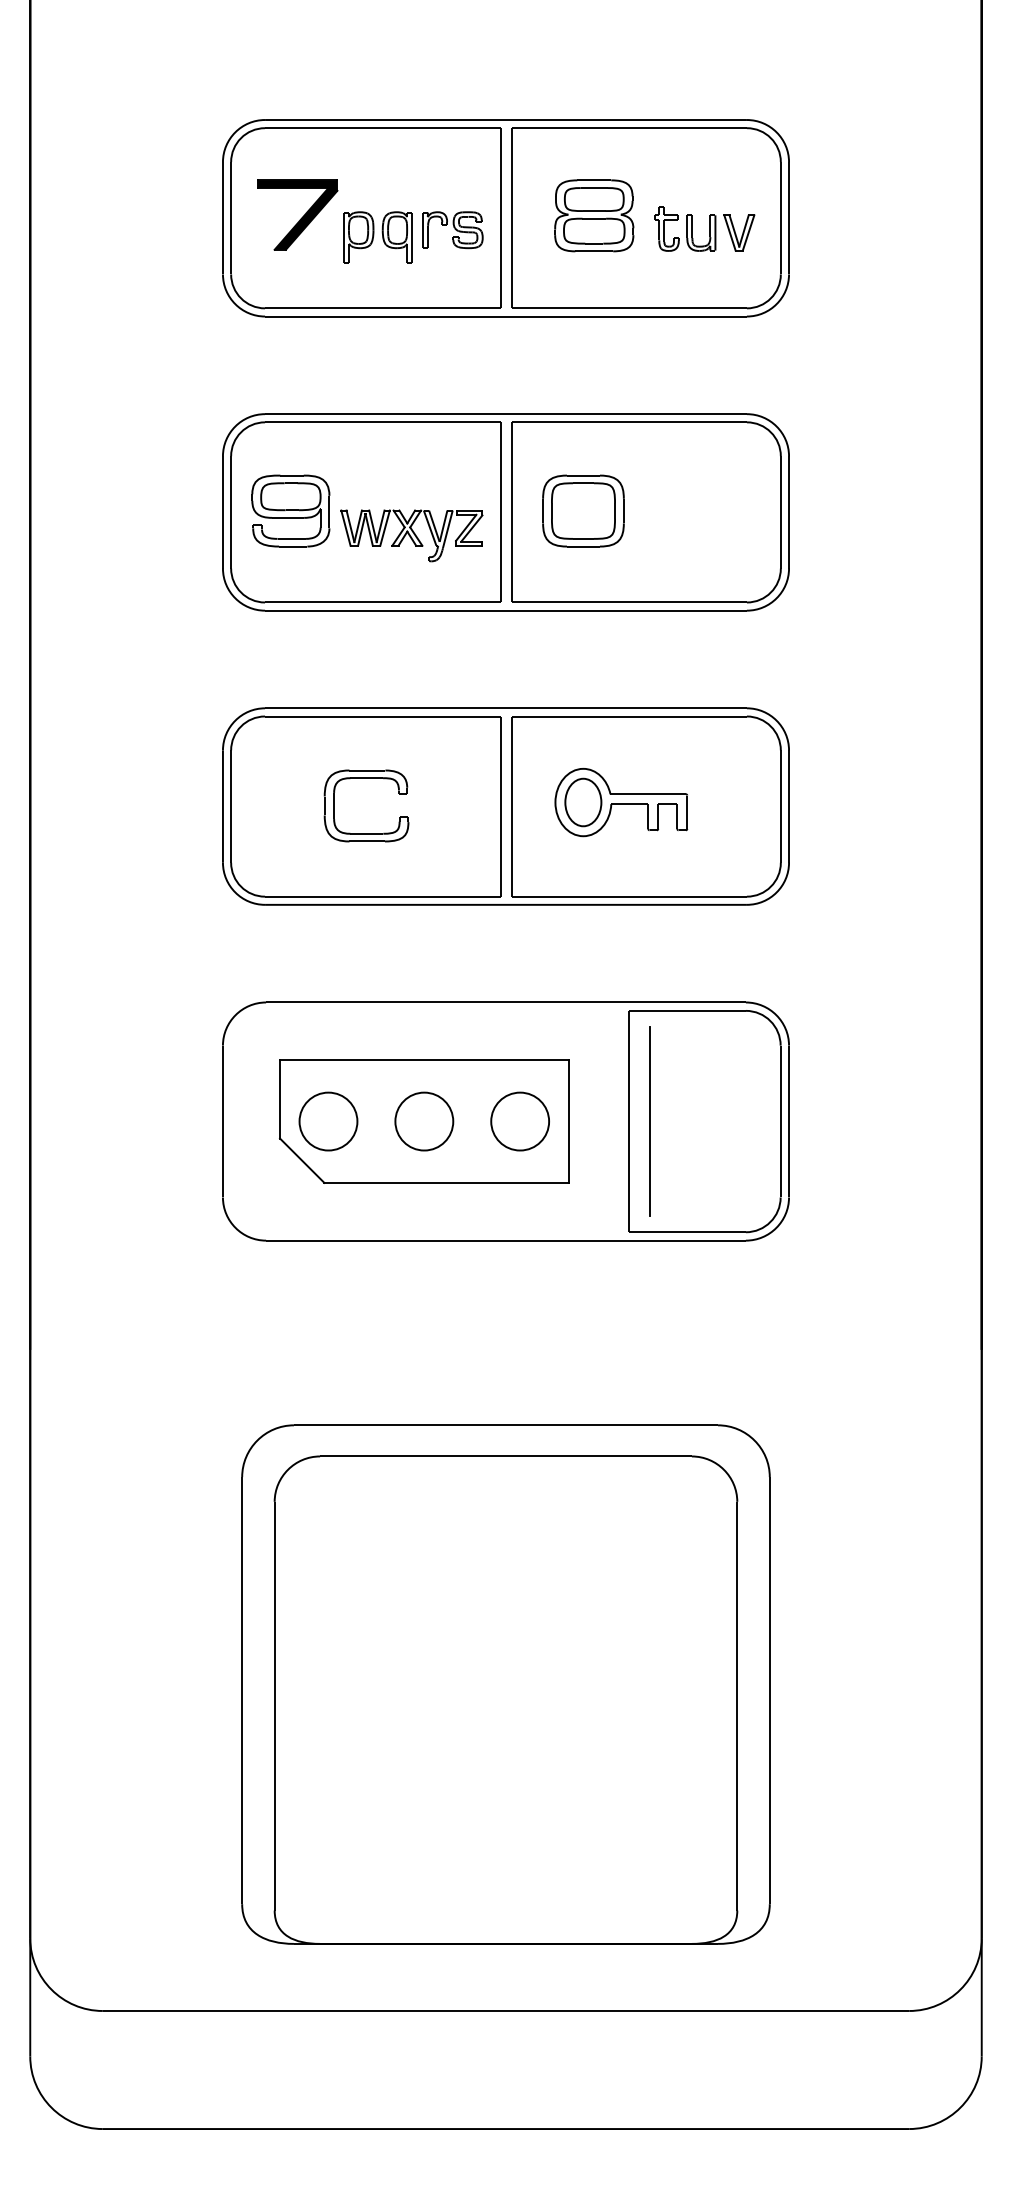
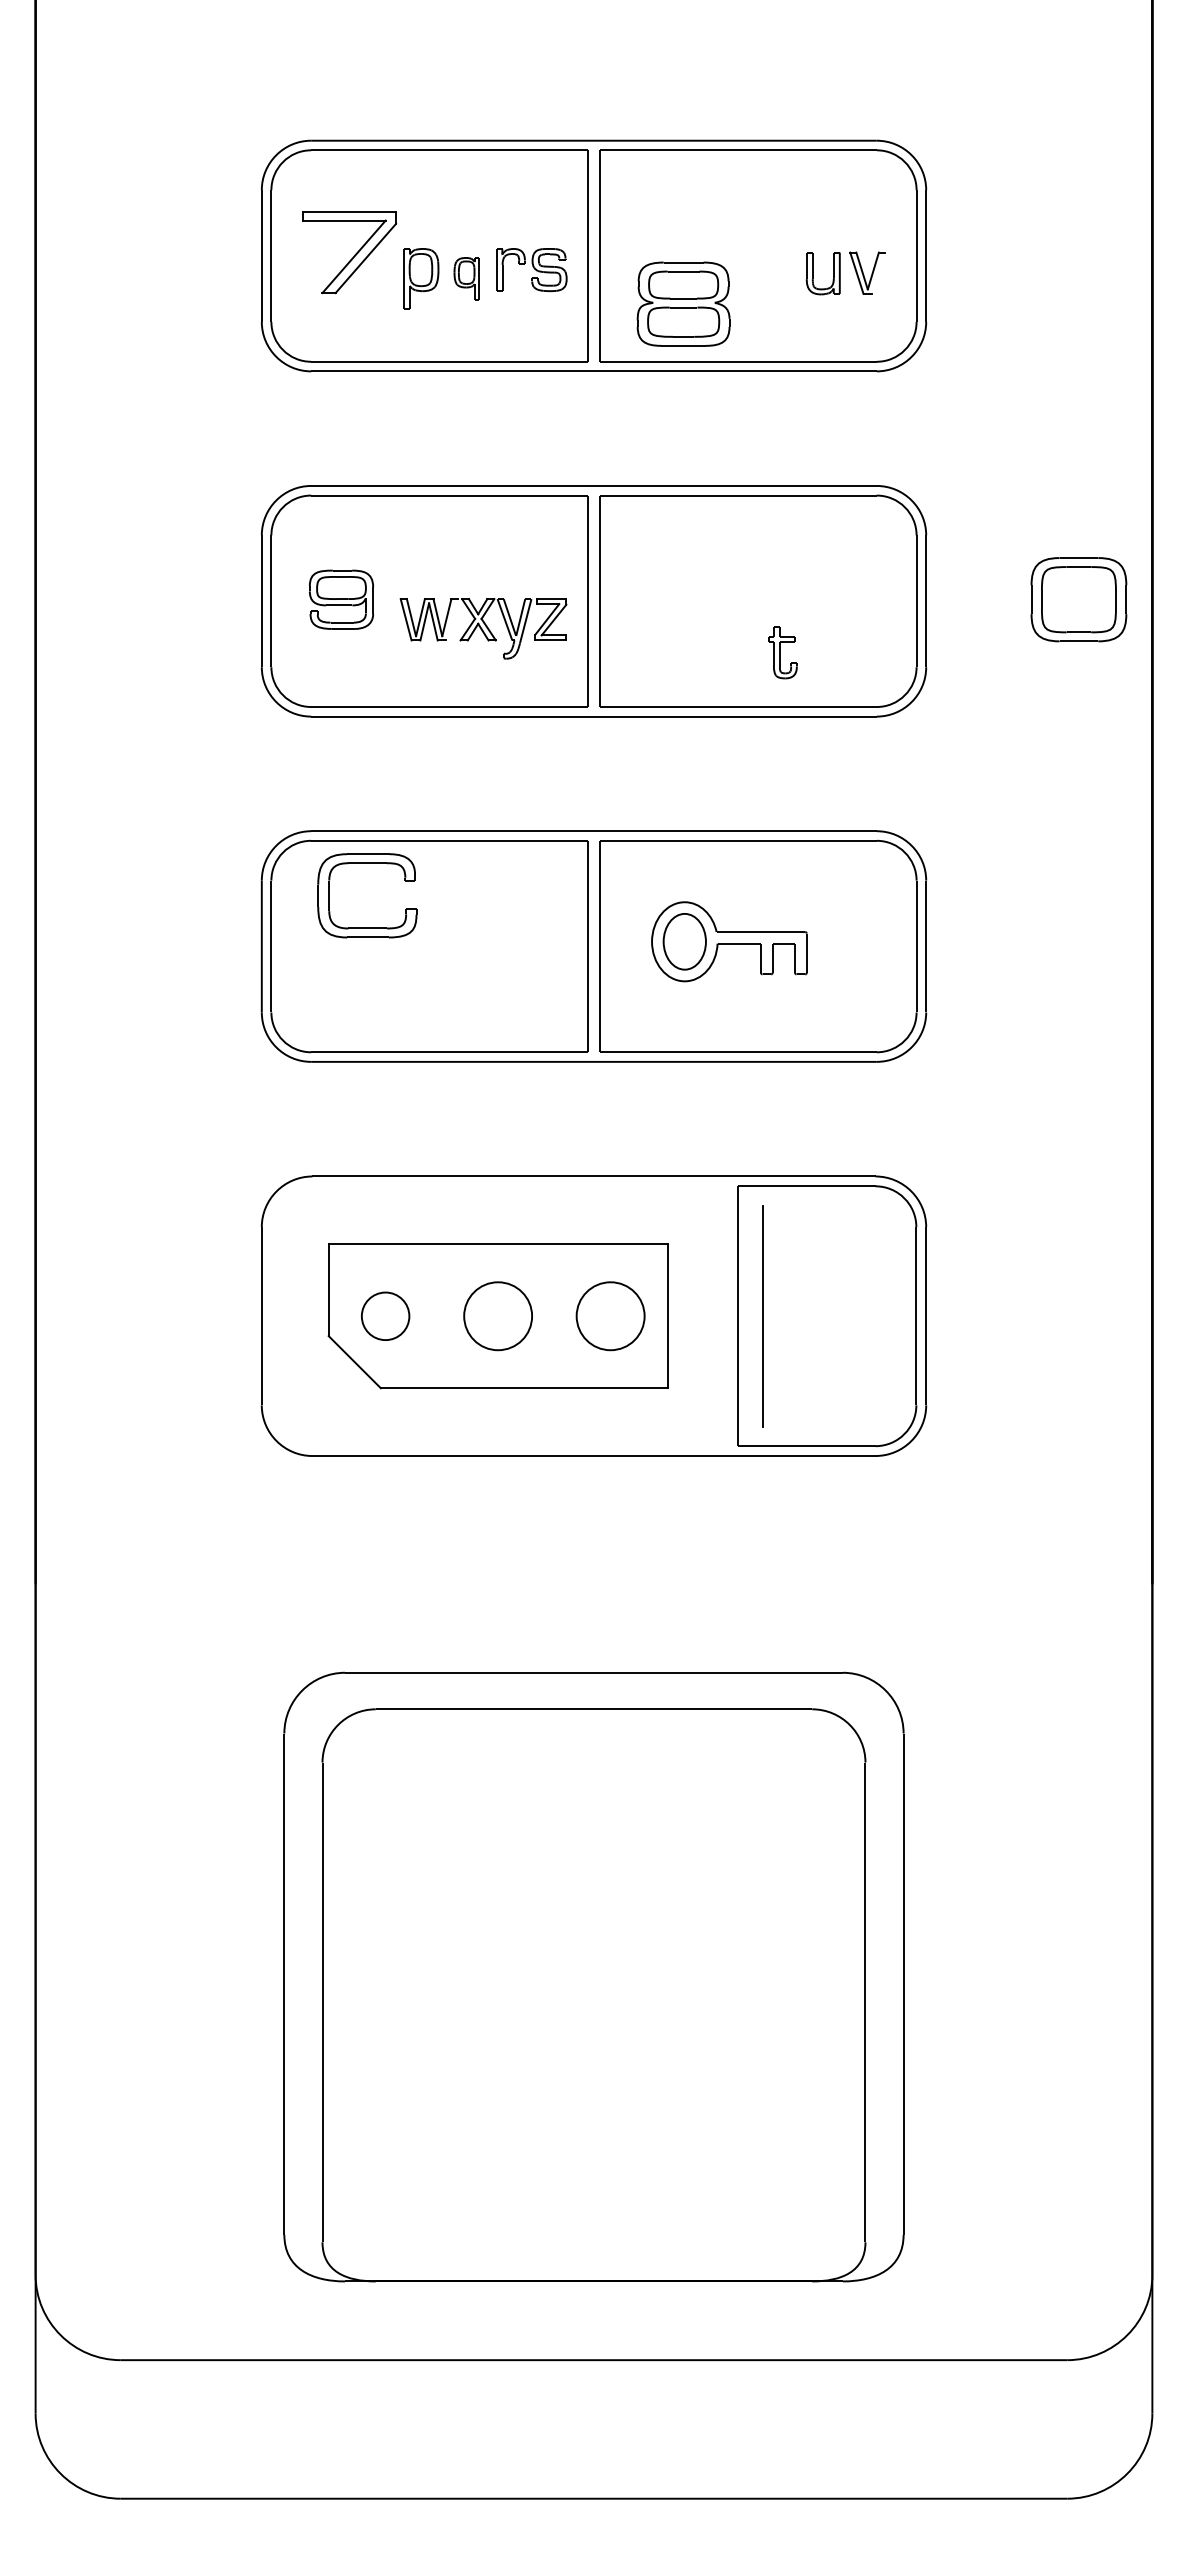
fill: (297, 215) -> (349, 252), removed
part: (594, 215) -> (683, 303), moved
part: (666, 228) -> (782, 652), moved
line: (748, 232) -> (878, 272), removed
part: (397, 237) -> (466, 278), size x0.7
part: (290, 510) -> (341, 599), size x0.7
part: (583, 510) -> (1078, 599), moved
line: (384, 527) -> (451, 619), removed
part: (366, 778) -> (367, 863), moved
part: (328, 1121) -> (385, 1316), size x0.7

